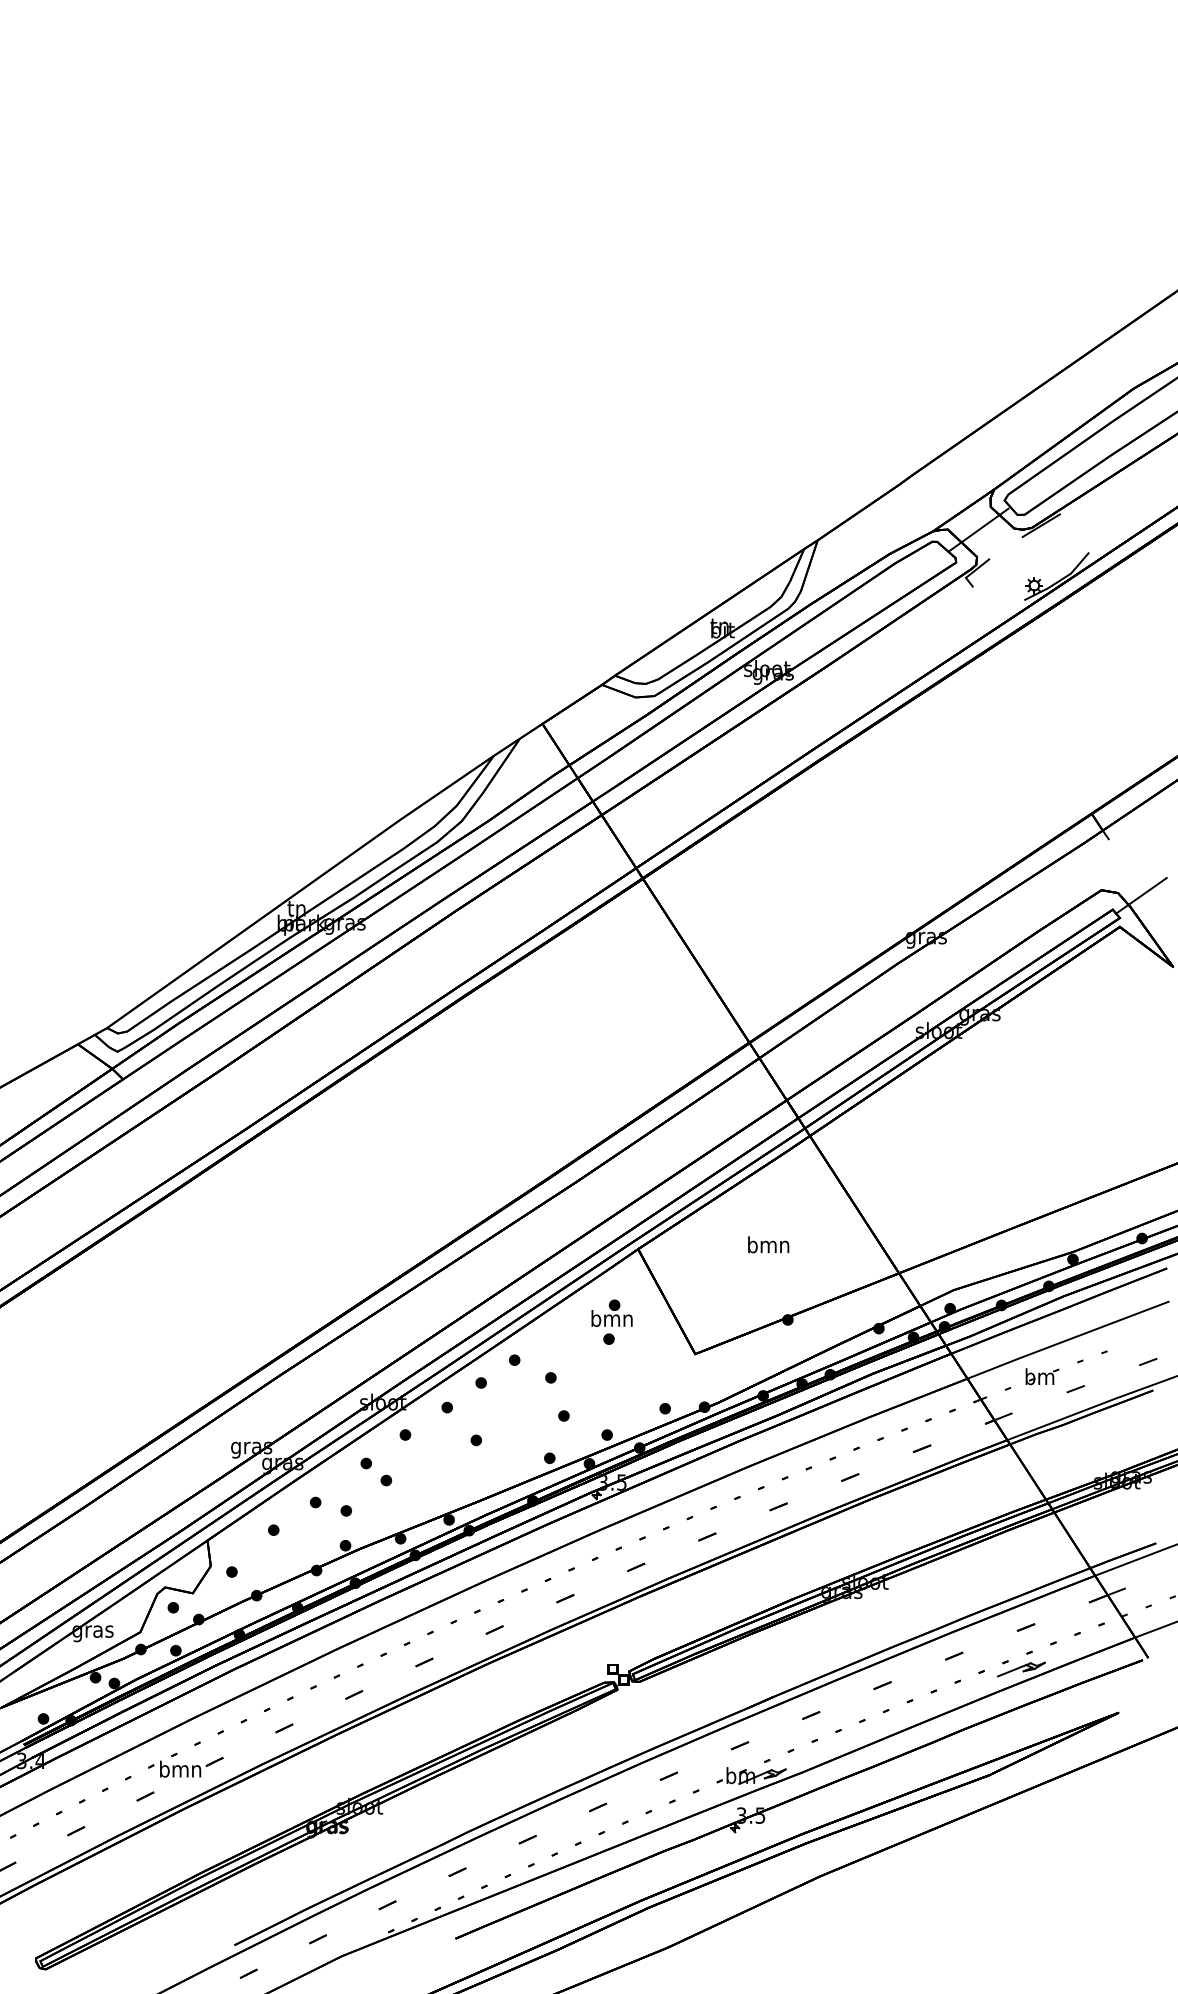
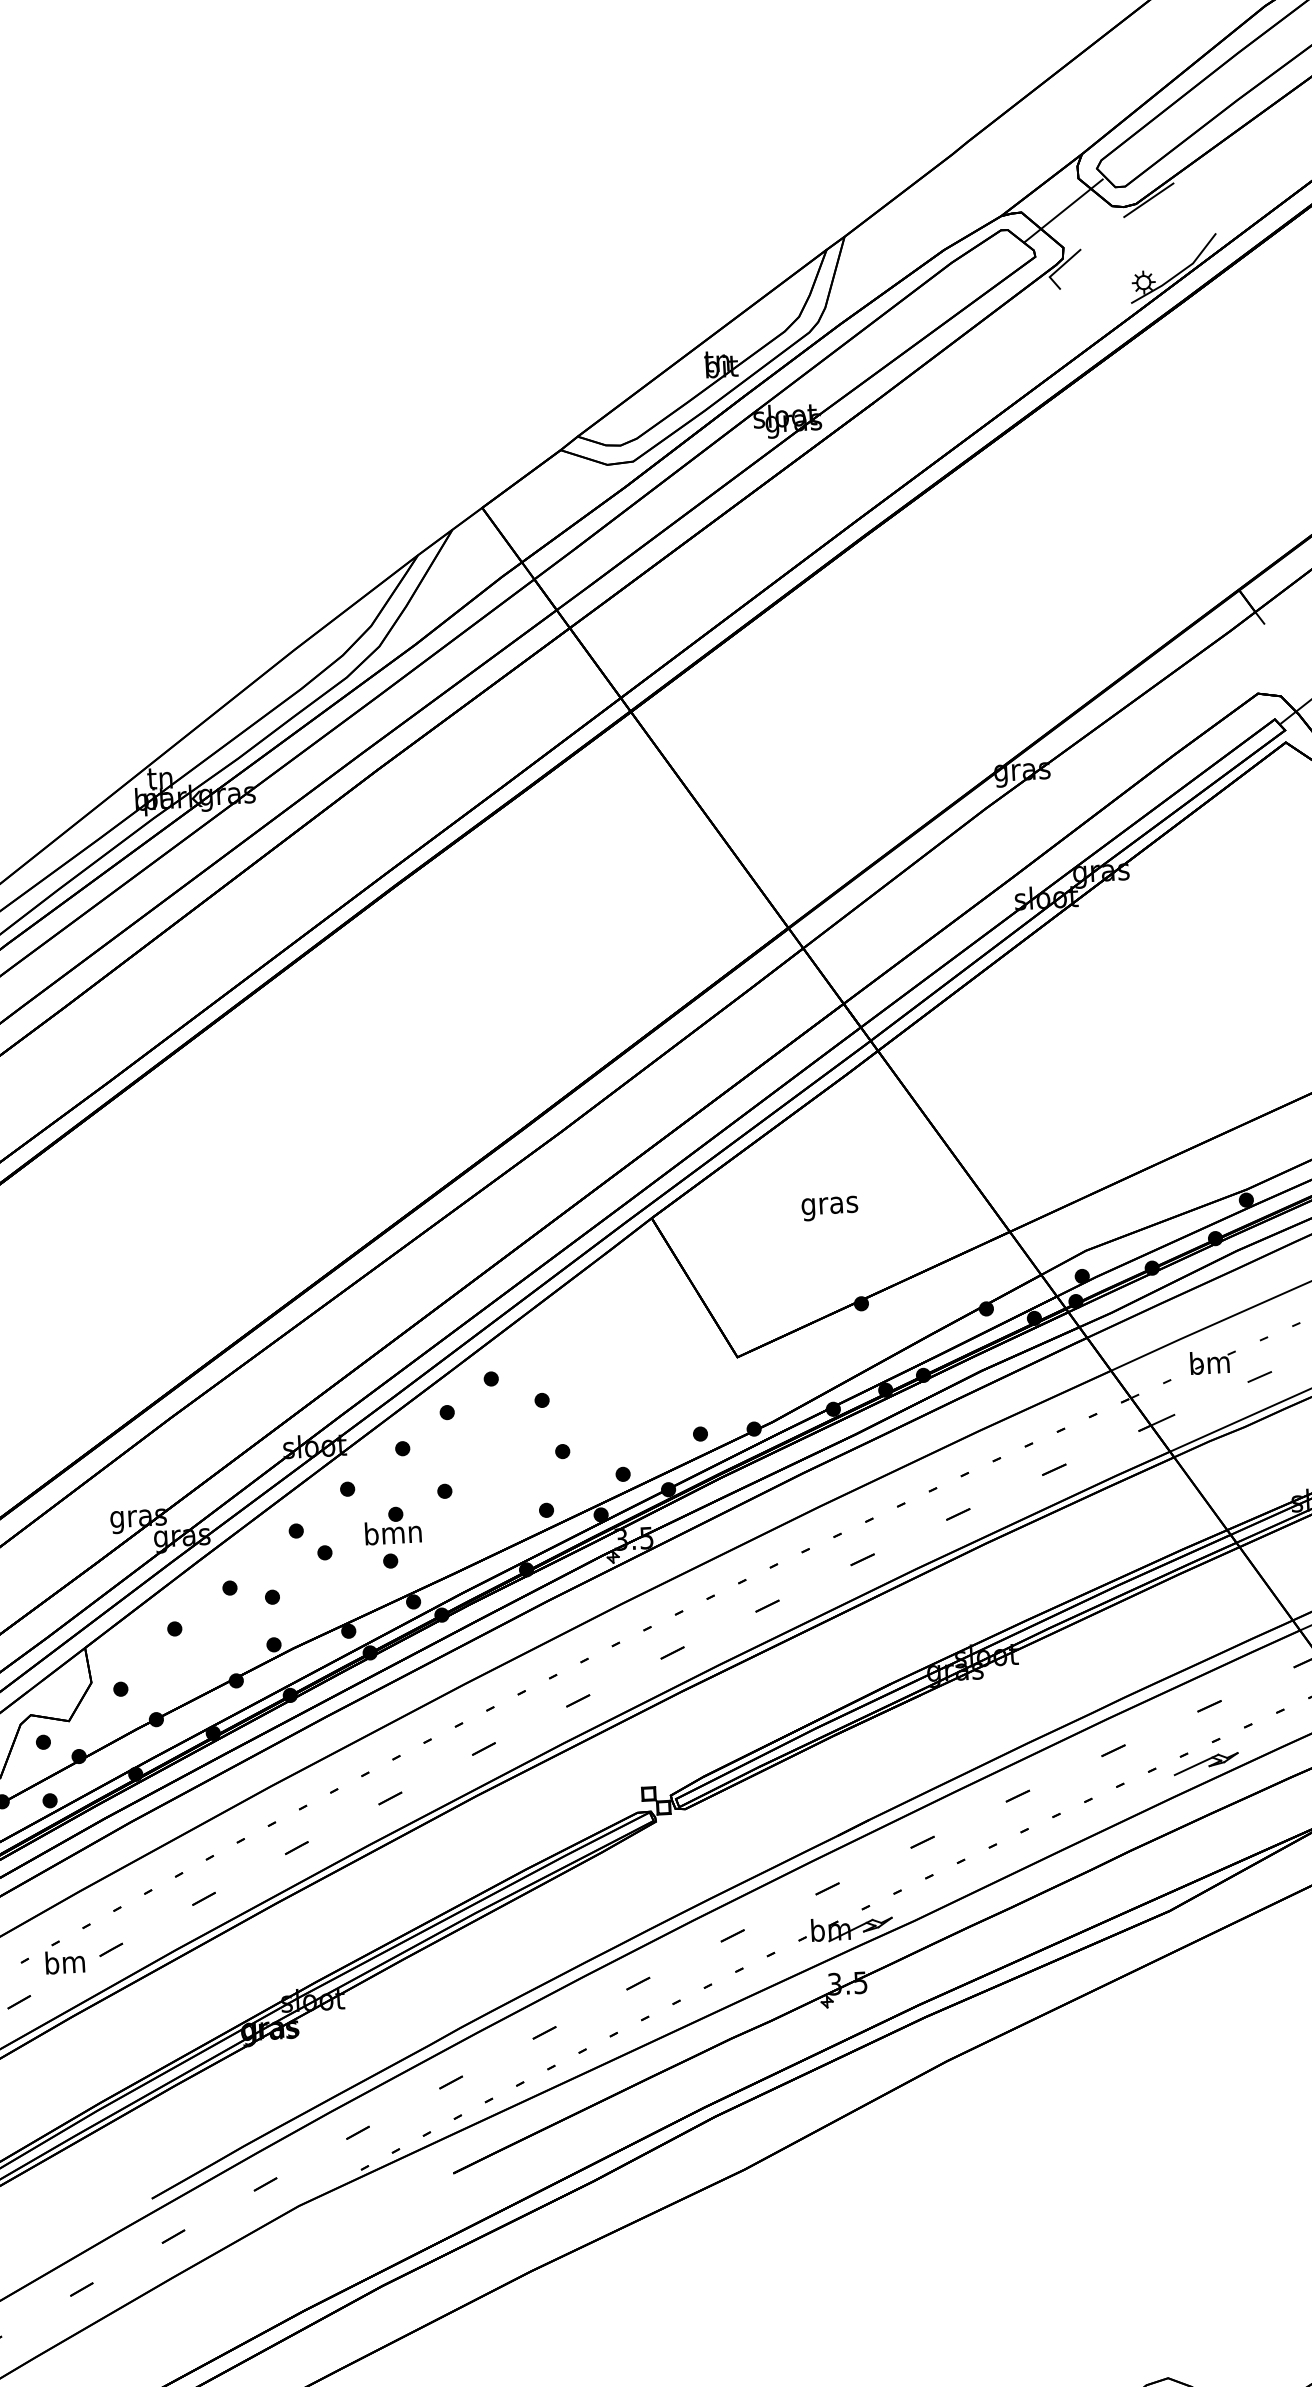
text: (768, 1246) -> (829, 1204), bmn -> gras
part: (611, 1321) -> (392, 1536), moved
text: (180, 1768) -> (65, 1961), bmn -> bm

